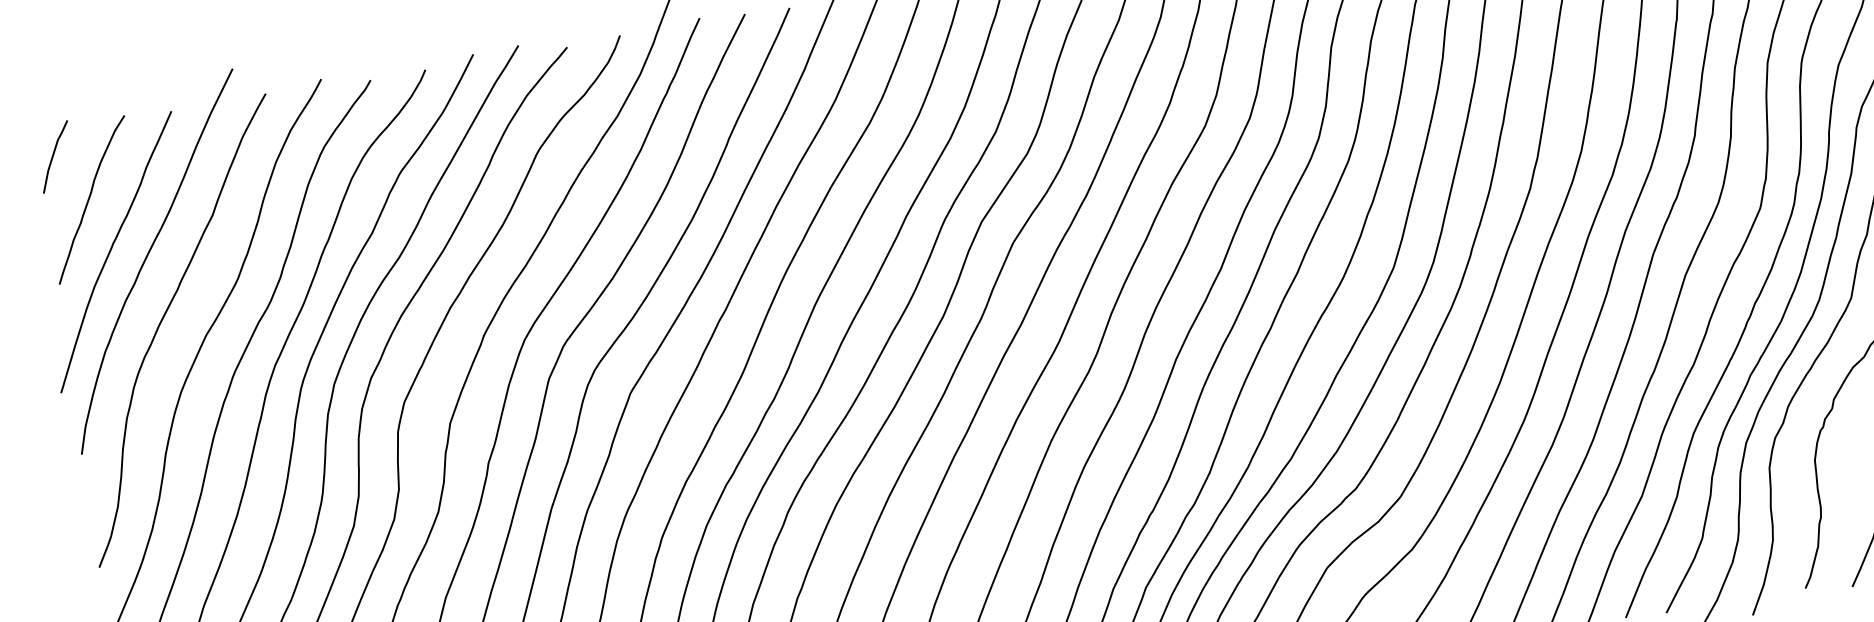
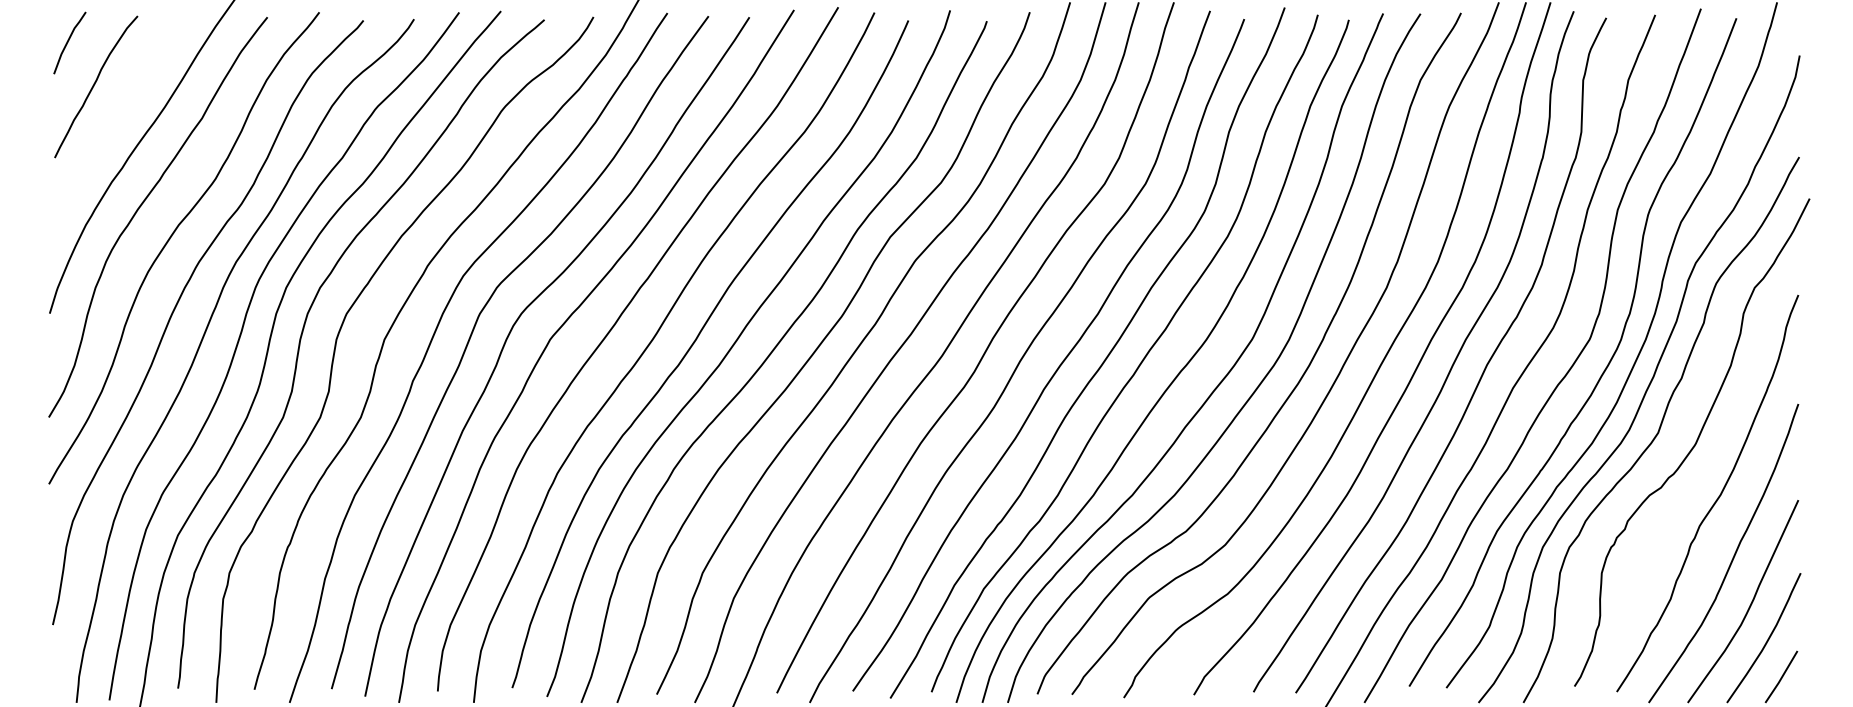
curve: (111, 250) -> (106, 135), removed

